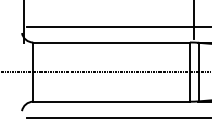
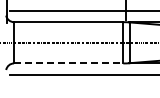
line: (111, 101) -> (68, 63), solid -> dashed

